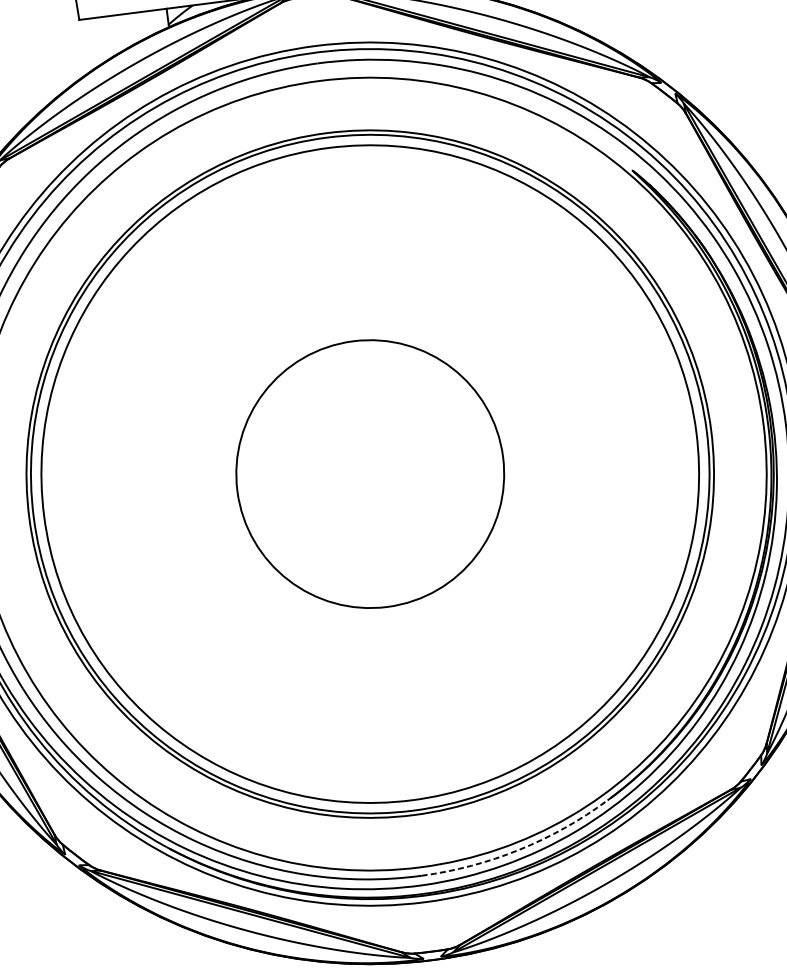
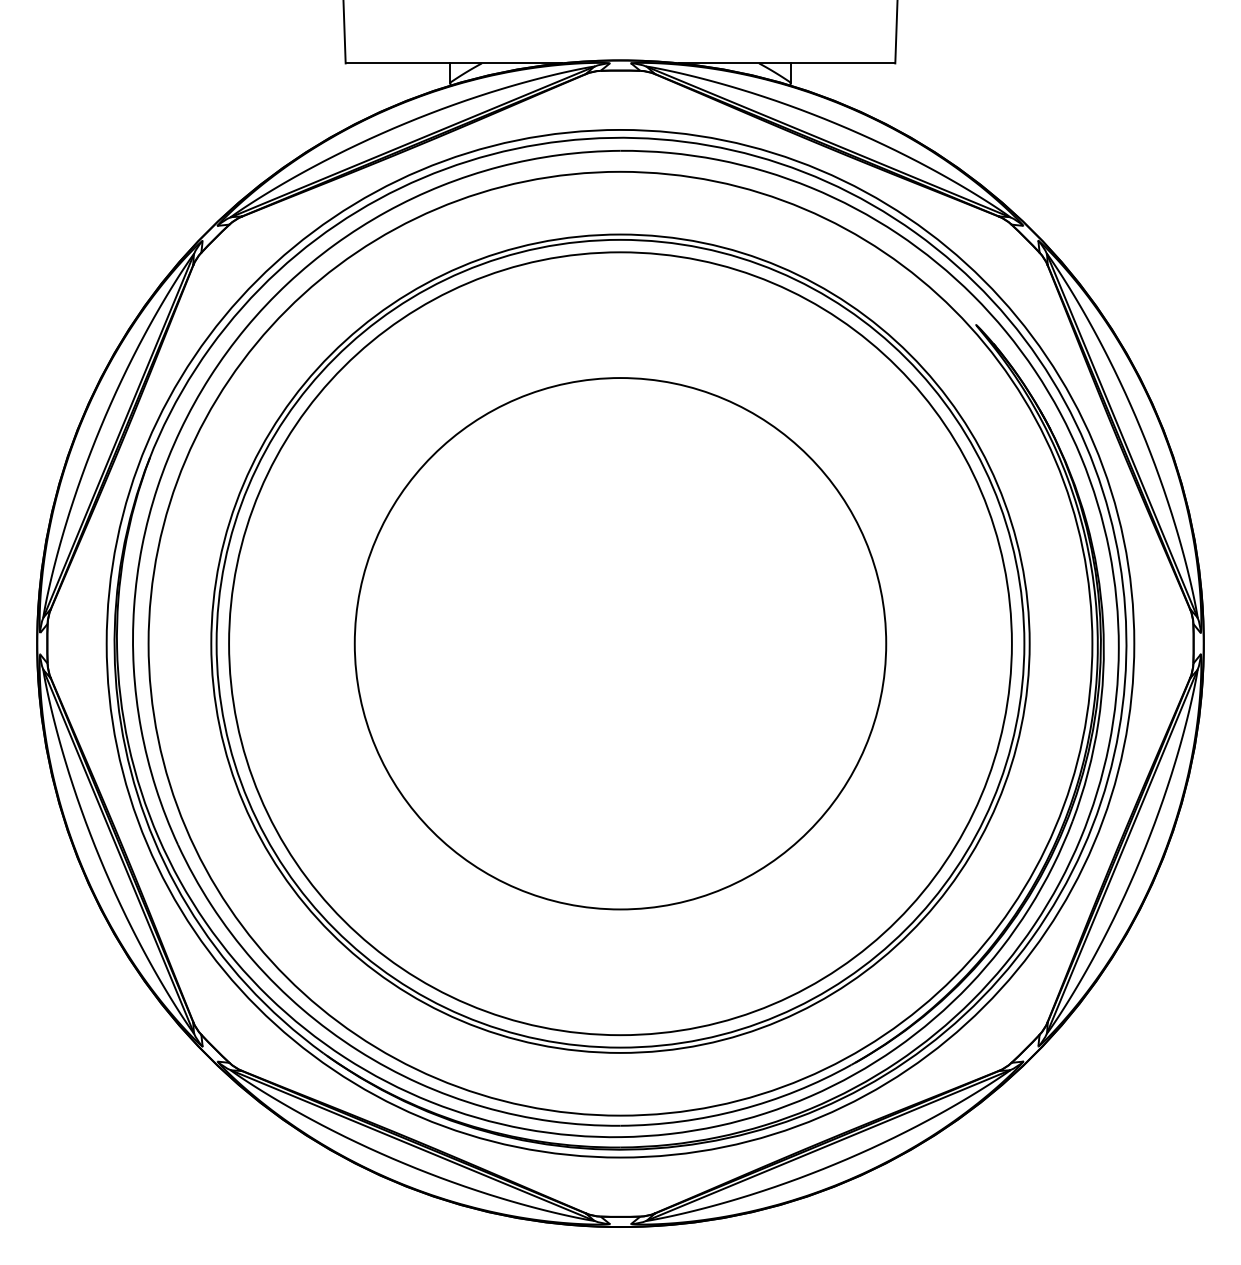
circle: (370, 473) -> (620, 643), size x1.67
arc: (519, 849) -> (739, 1109), dashed -> solid

